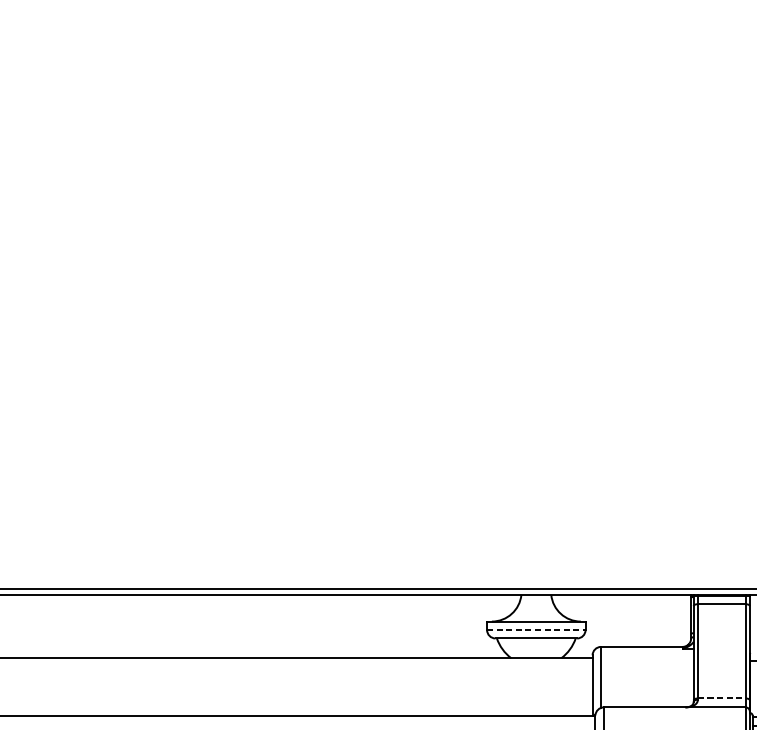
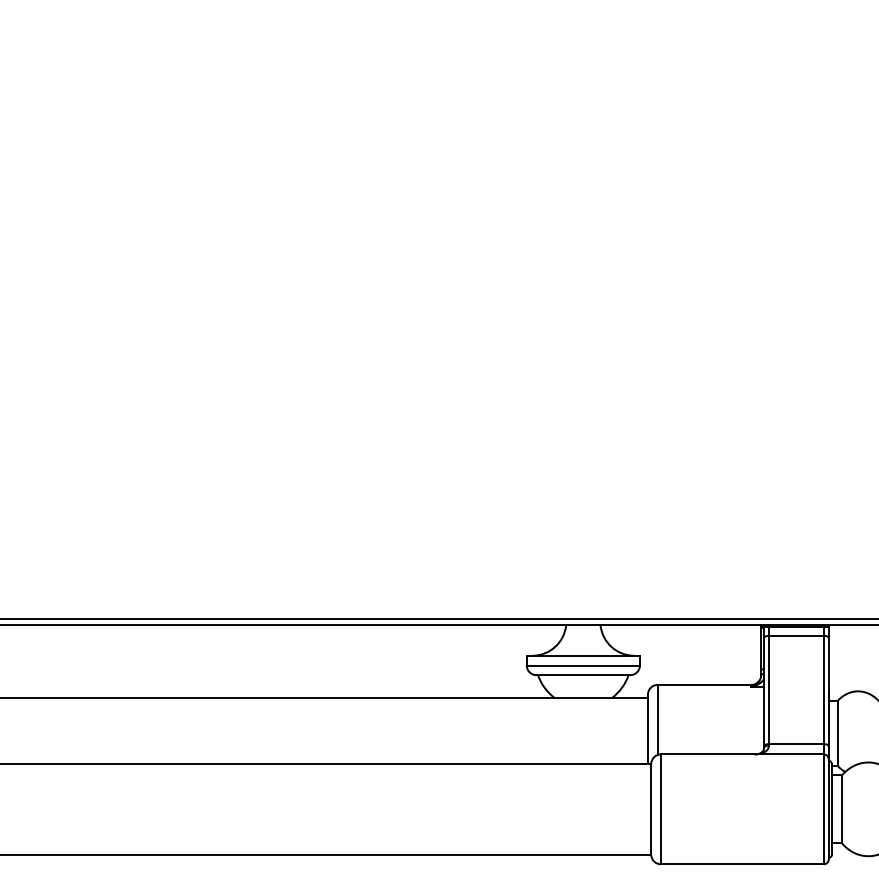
line: (536, 630) -> (583, 665), dashed -> solid
line: (721, 698) -> (796, 744), dashed -> solid

